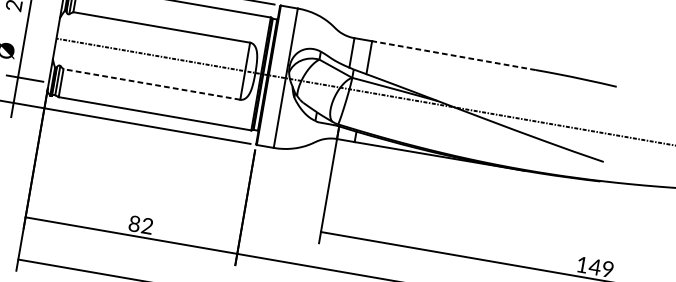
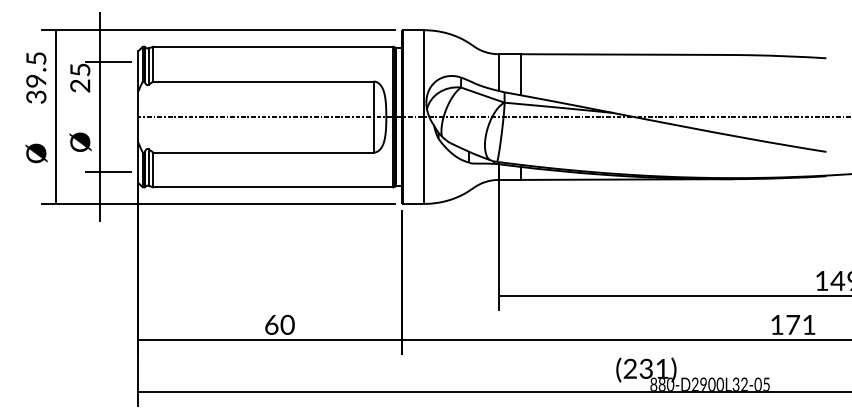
line: (453, 55) -> (622, 54), dashed -> solid
line: (151, 84) -> (263, 152), dashed -> solid
text: (140, 224) -> (279, 324), 82 -> 60

